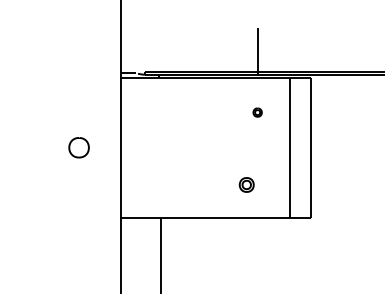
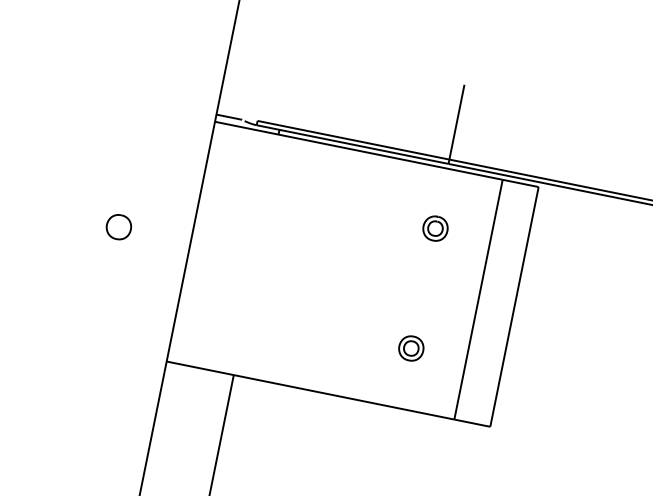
part: (257, 112) -> (435, 228), size x1.67
part: (79, 147) -> (119, 226), size x0.71
part: (246, 184) -> (411, 347), moved

